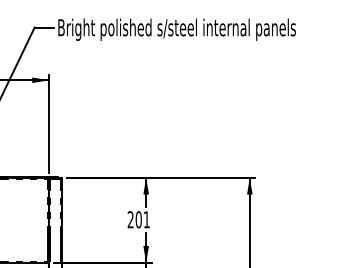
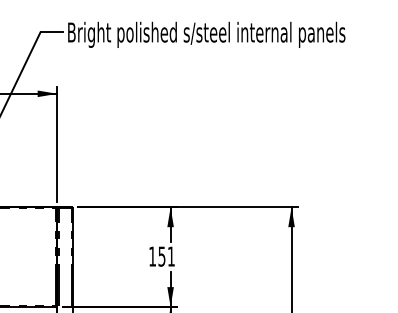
text: (134, 219) -> (157, 256), 201 -> 151

